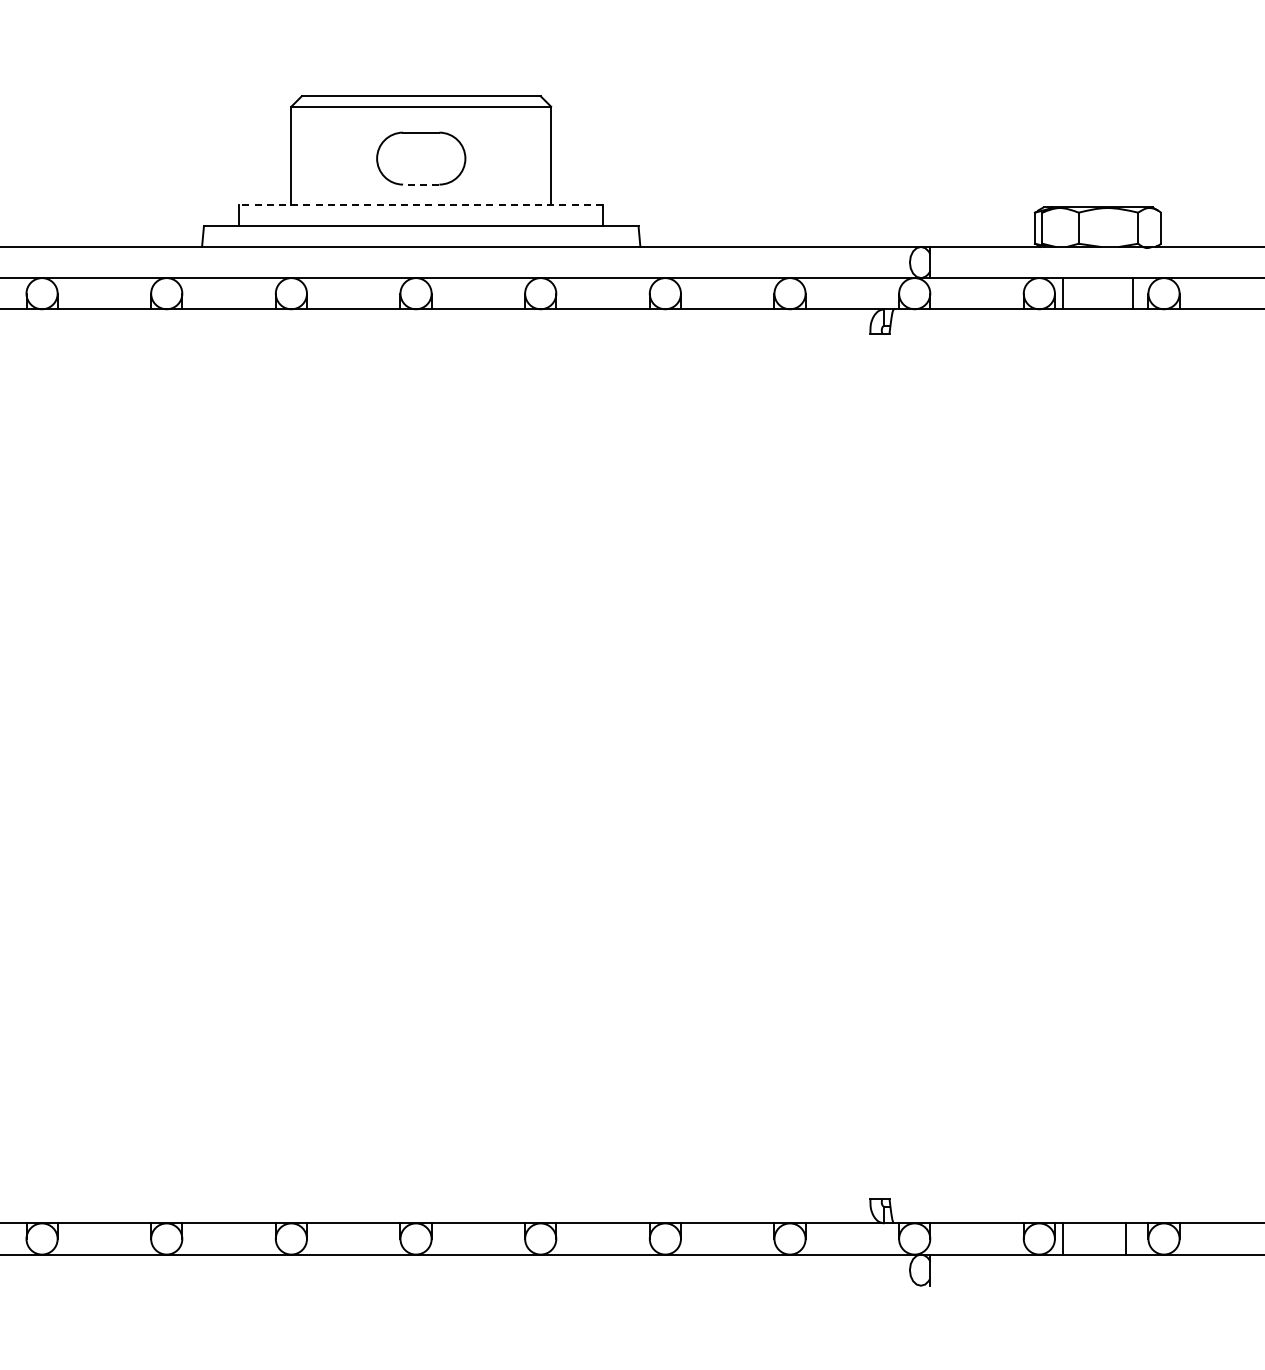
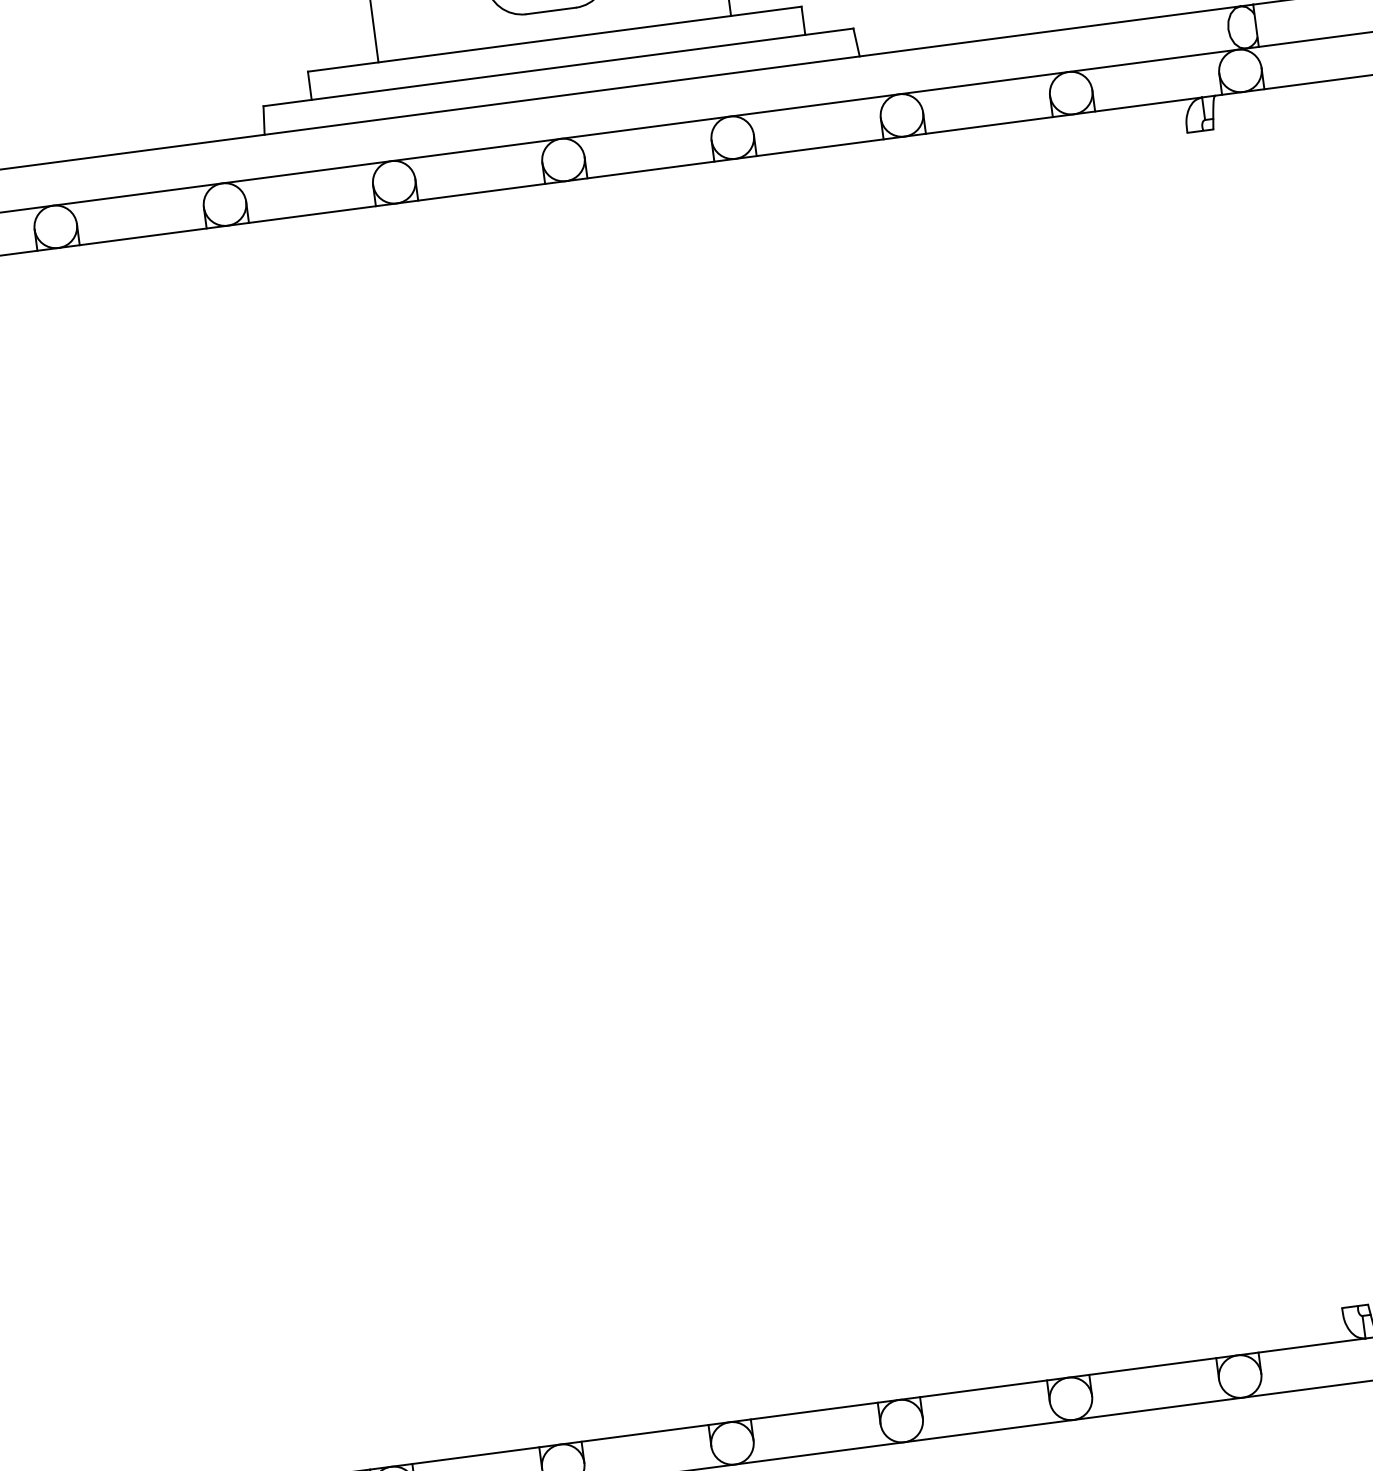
line: (420, 184) -> (550, 10), dashed -> solid
line: (421, 205) -> (555, 39), dashed -> solid

